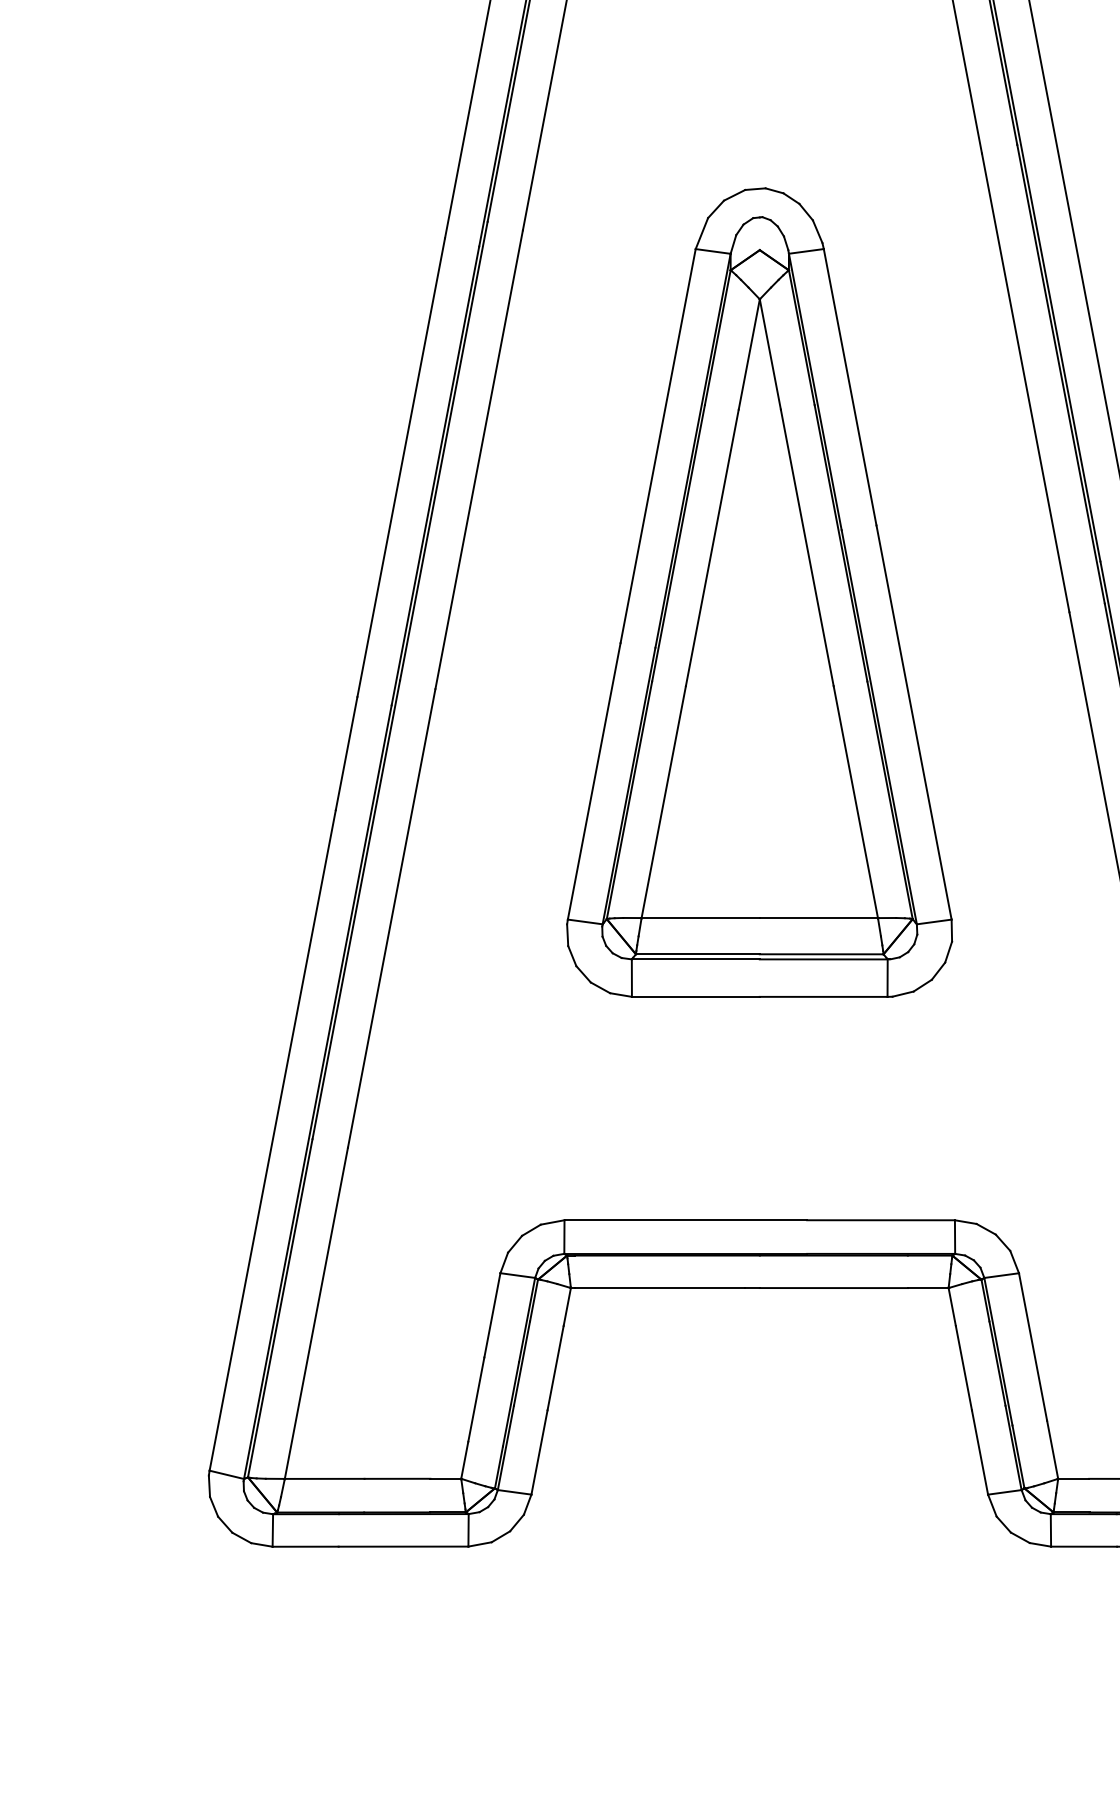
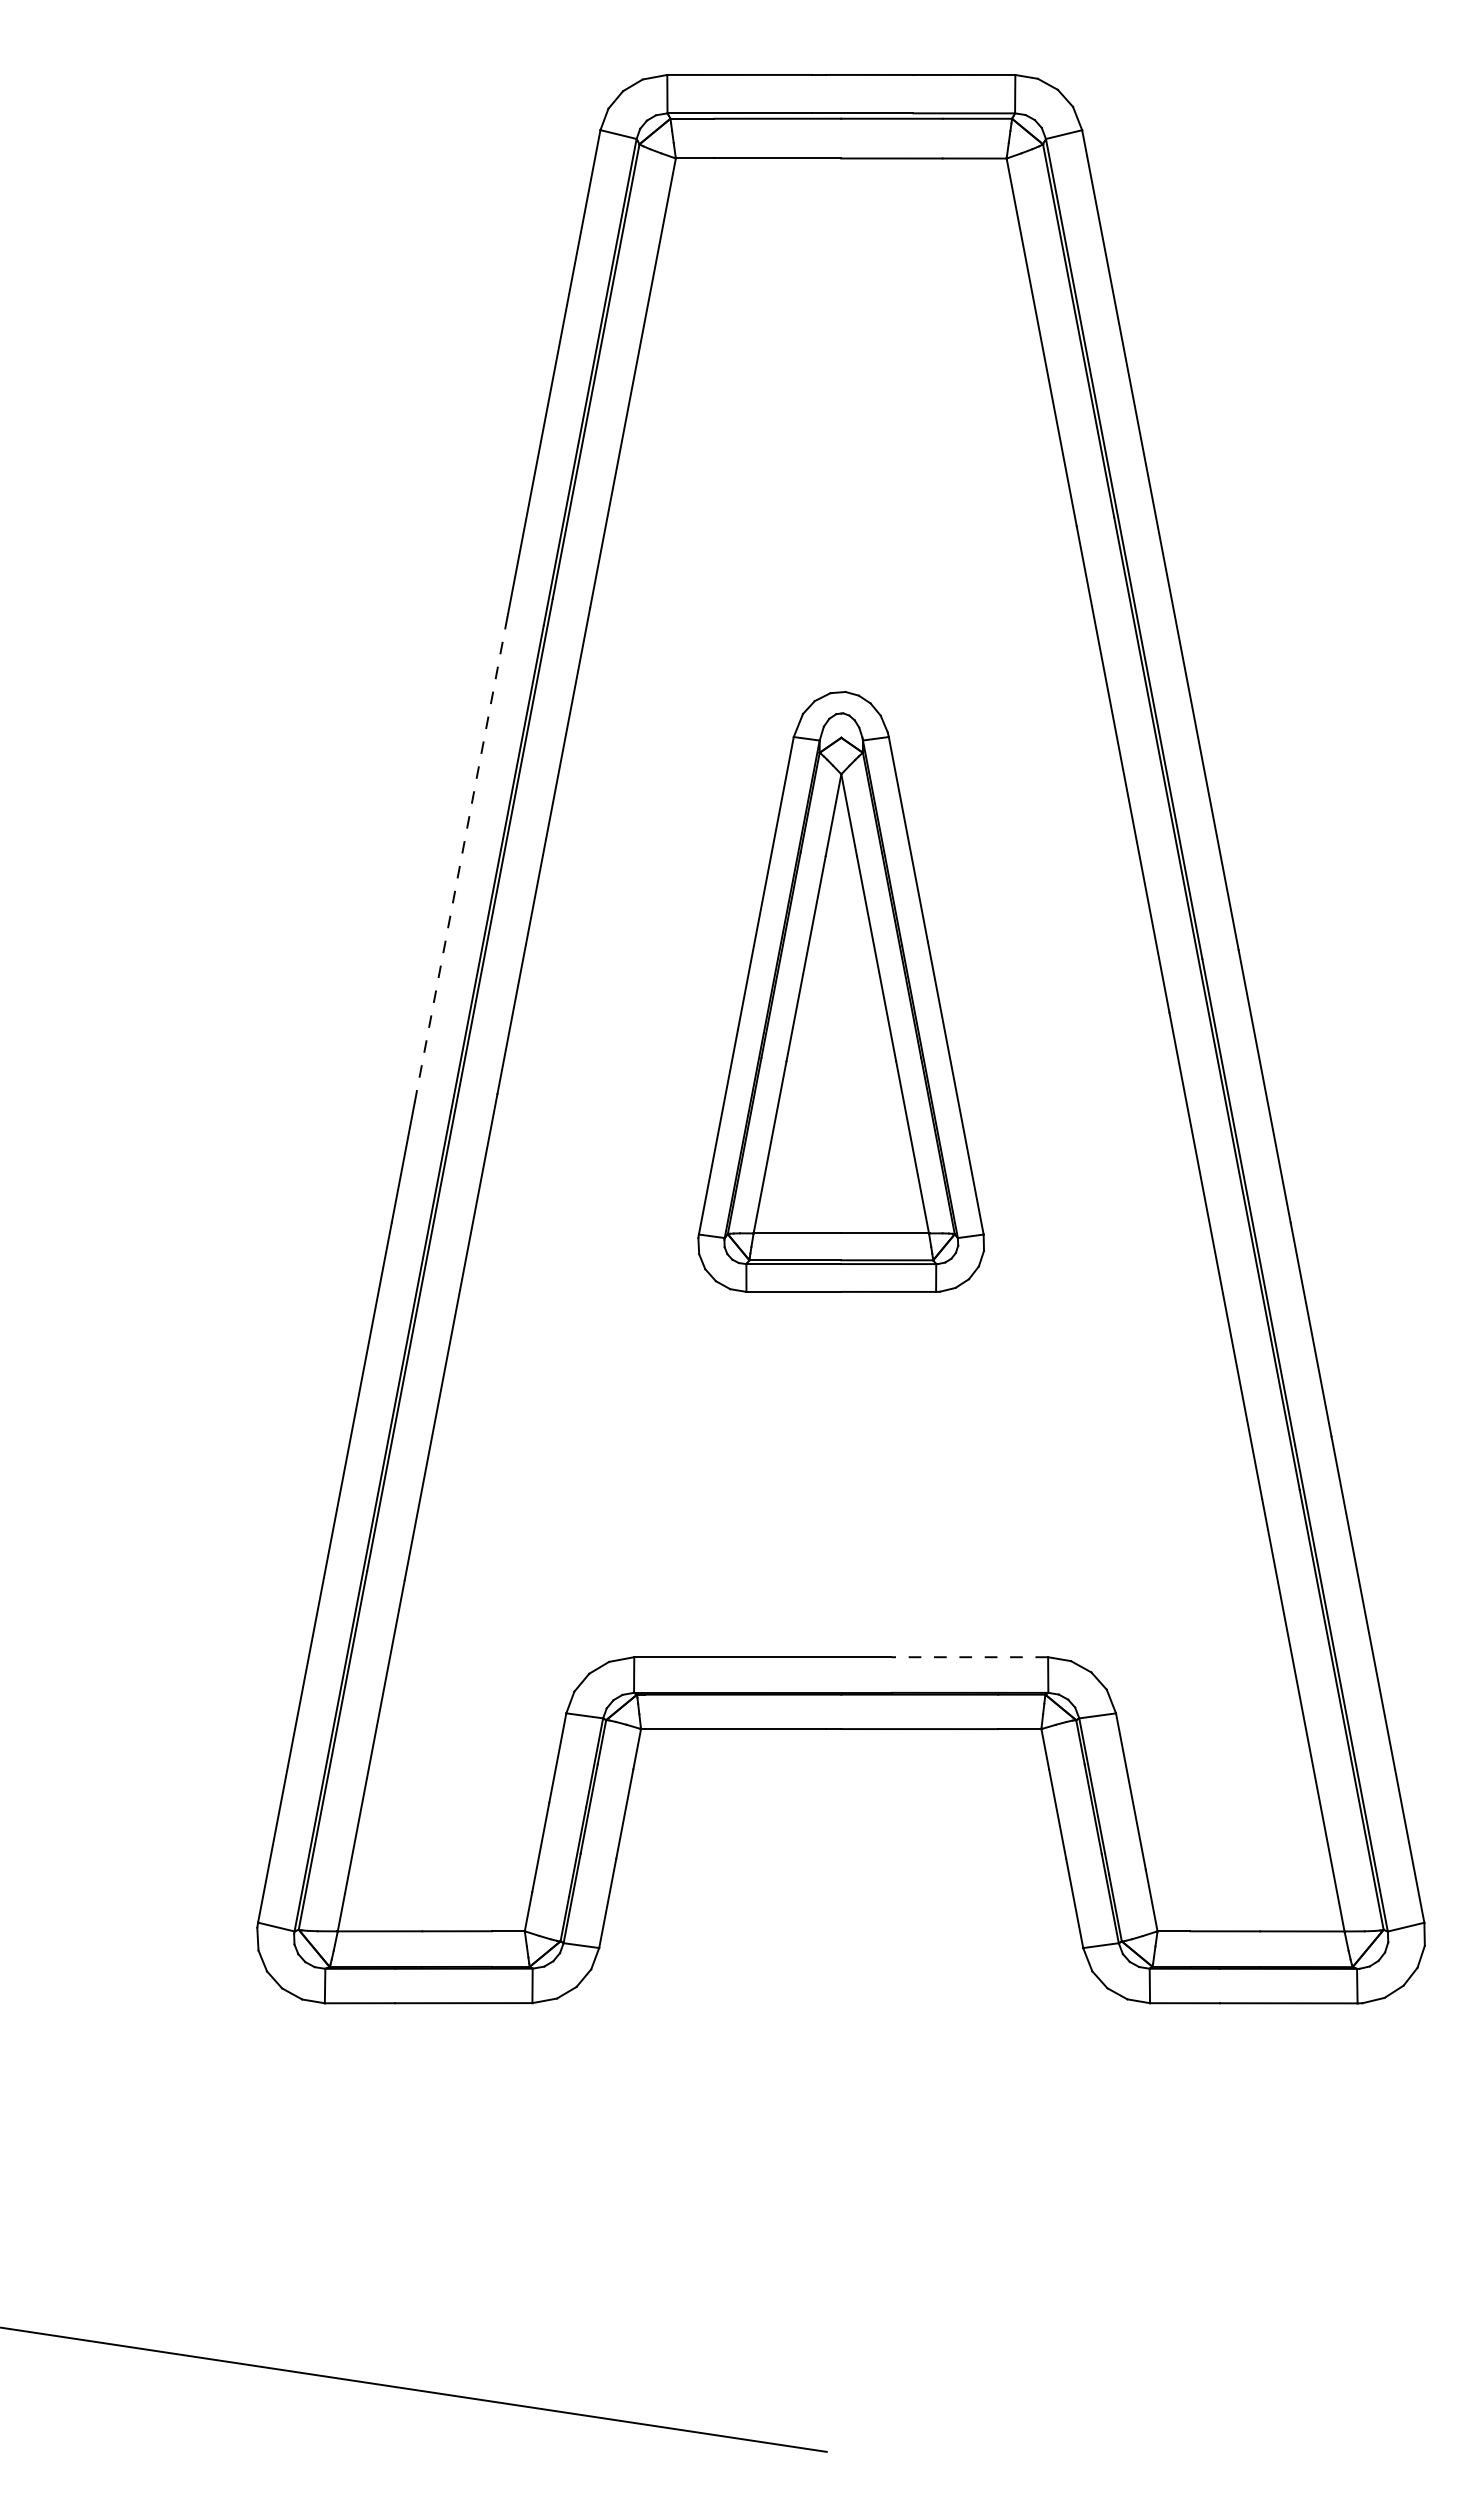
line: (401, 466) -> (461, 858), solid -> dashed
part: (760, 592) -> (841, 991), size x0.7
line: (880, 1220) -> (969, 1657), solid -> dashed

